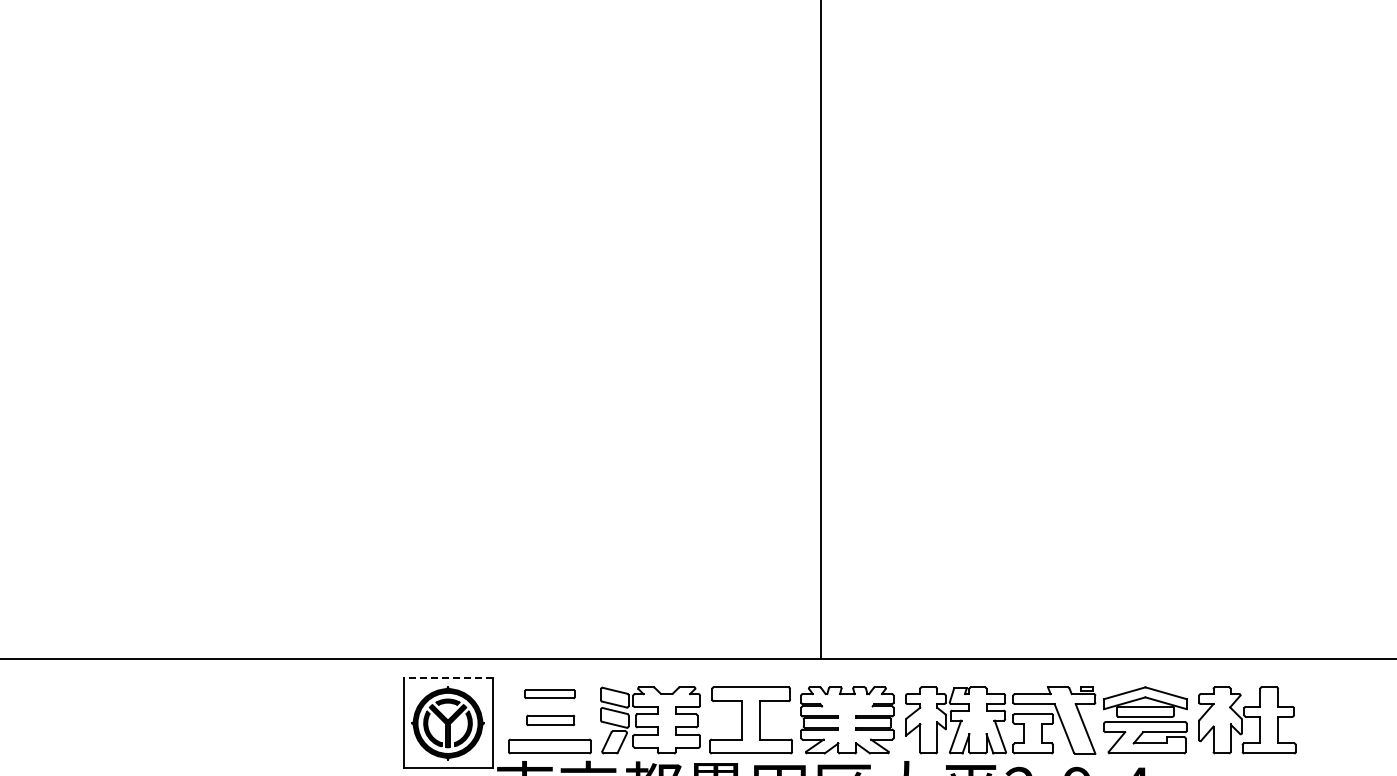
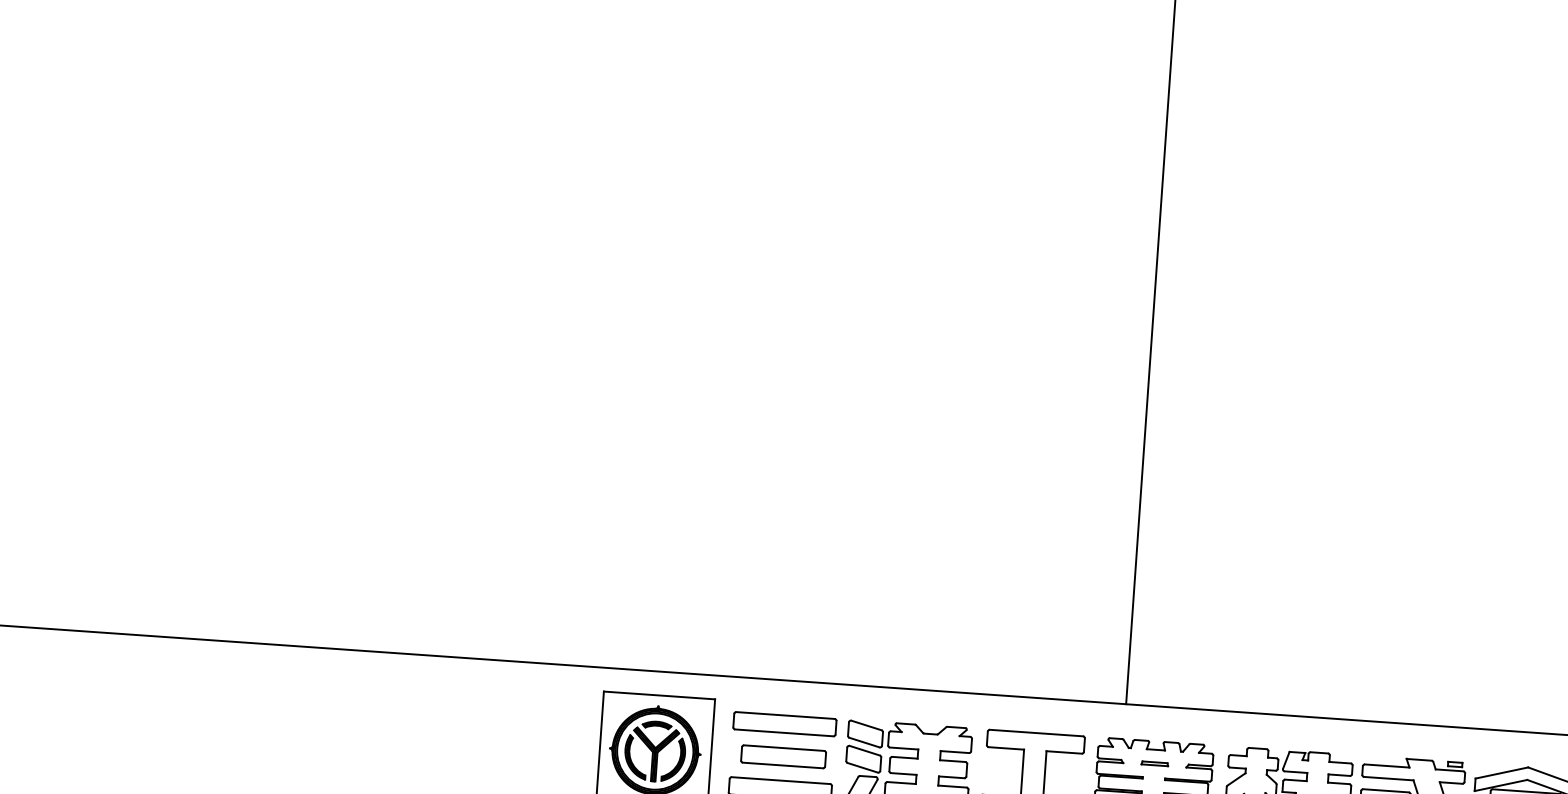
line: (448, 678) -> (659, 695), dashed -> solid
part: (549, 693) -> (784, 723), size x1.67
line: (846, 705) -> (1153, 763), added
part: (550, 720) -> (783, 756), size x1.43

